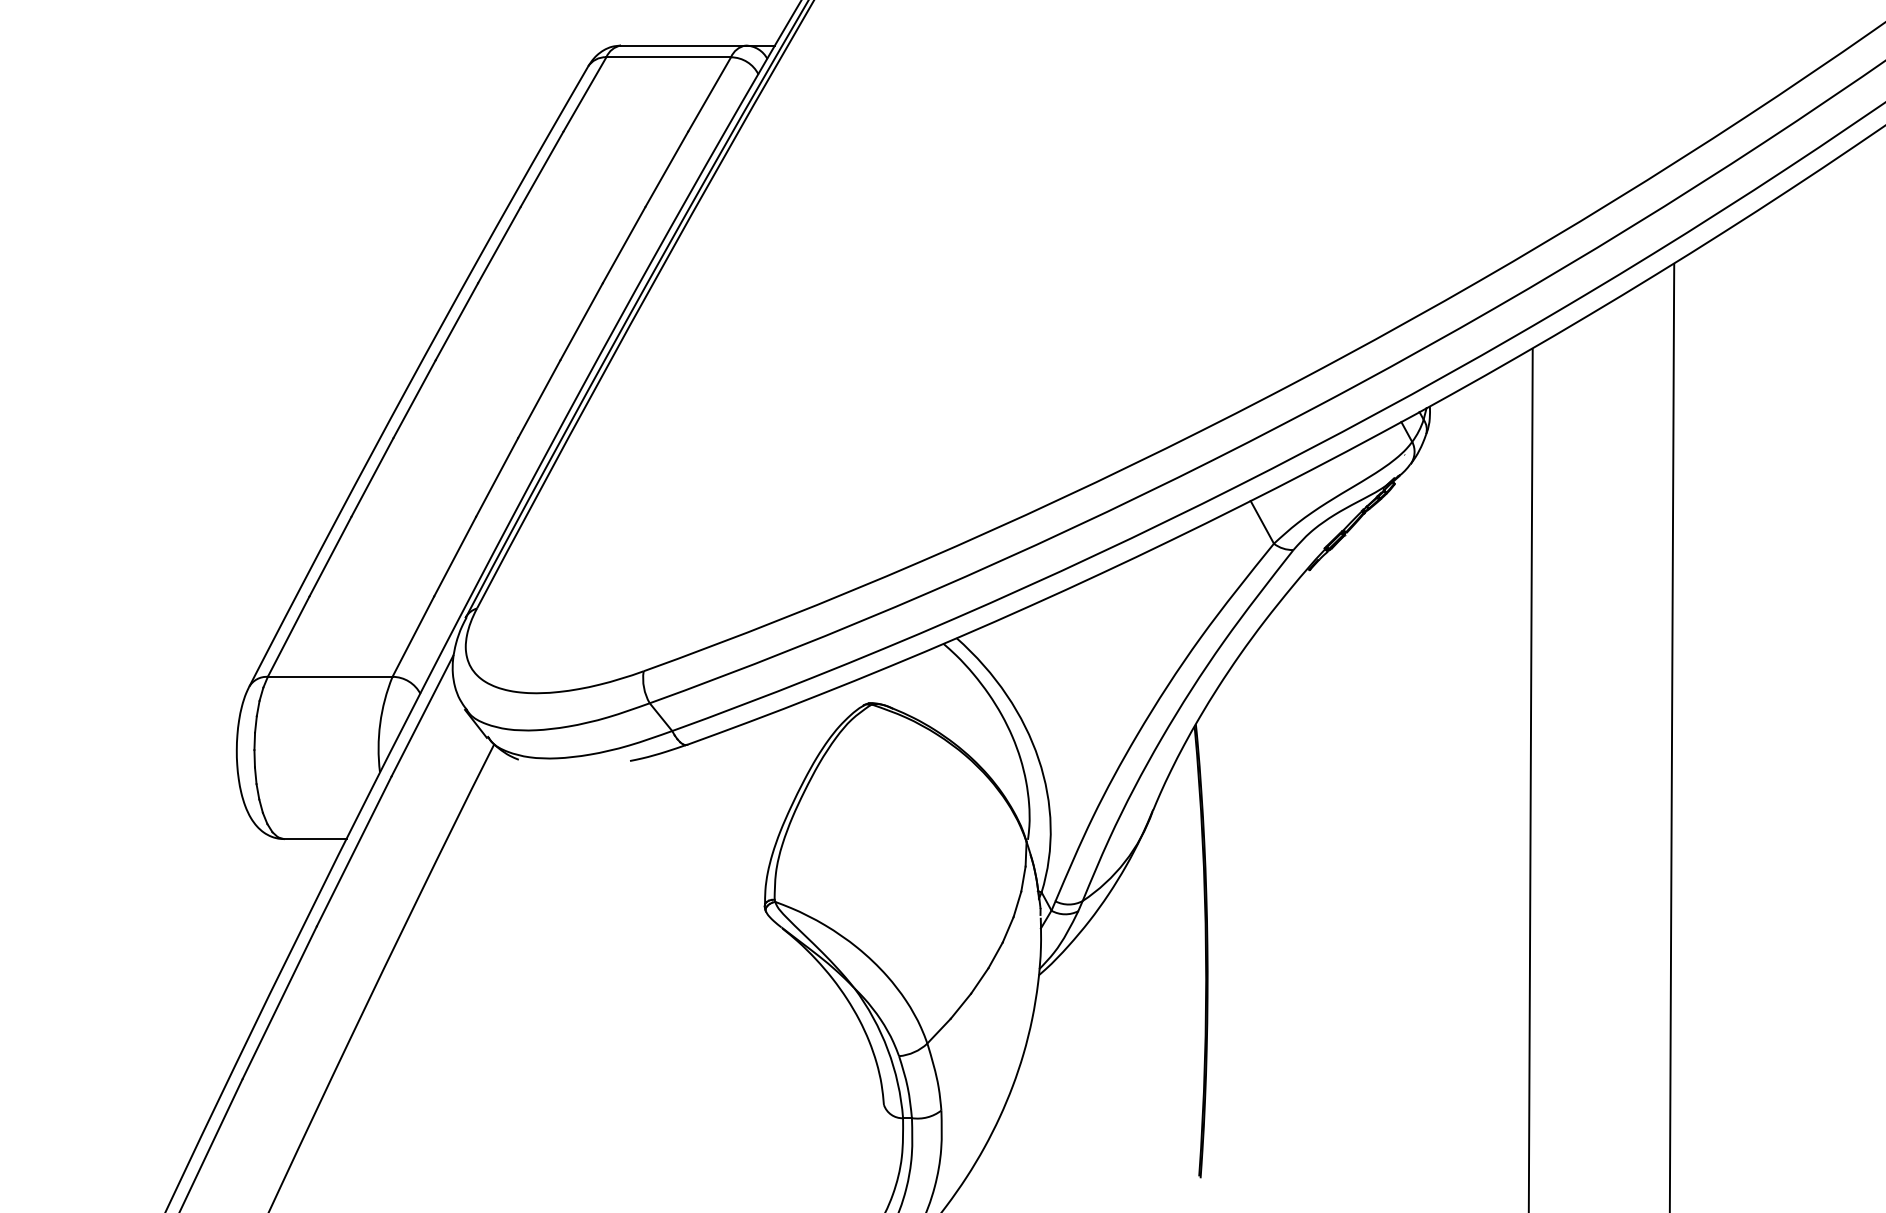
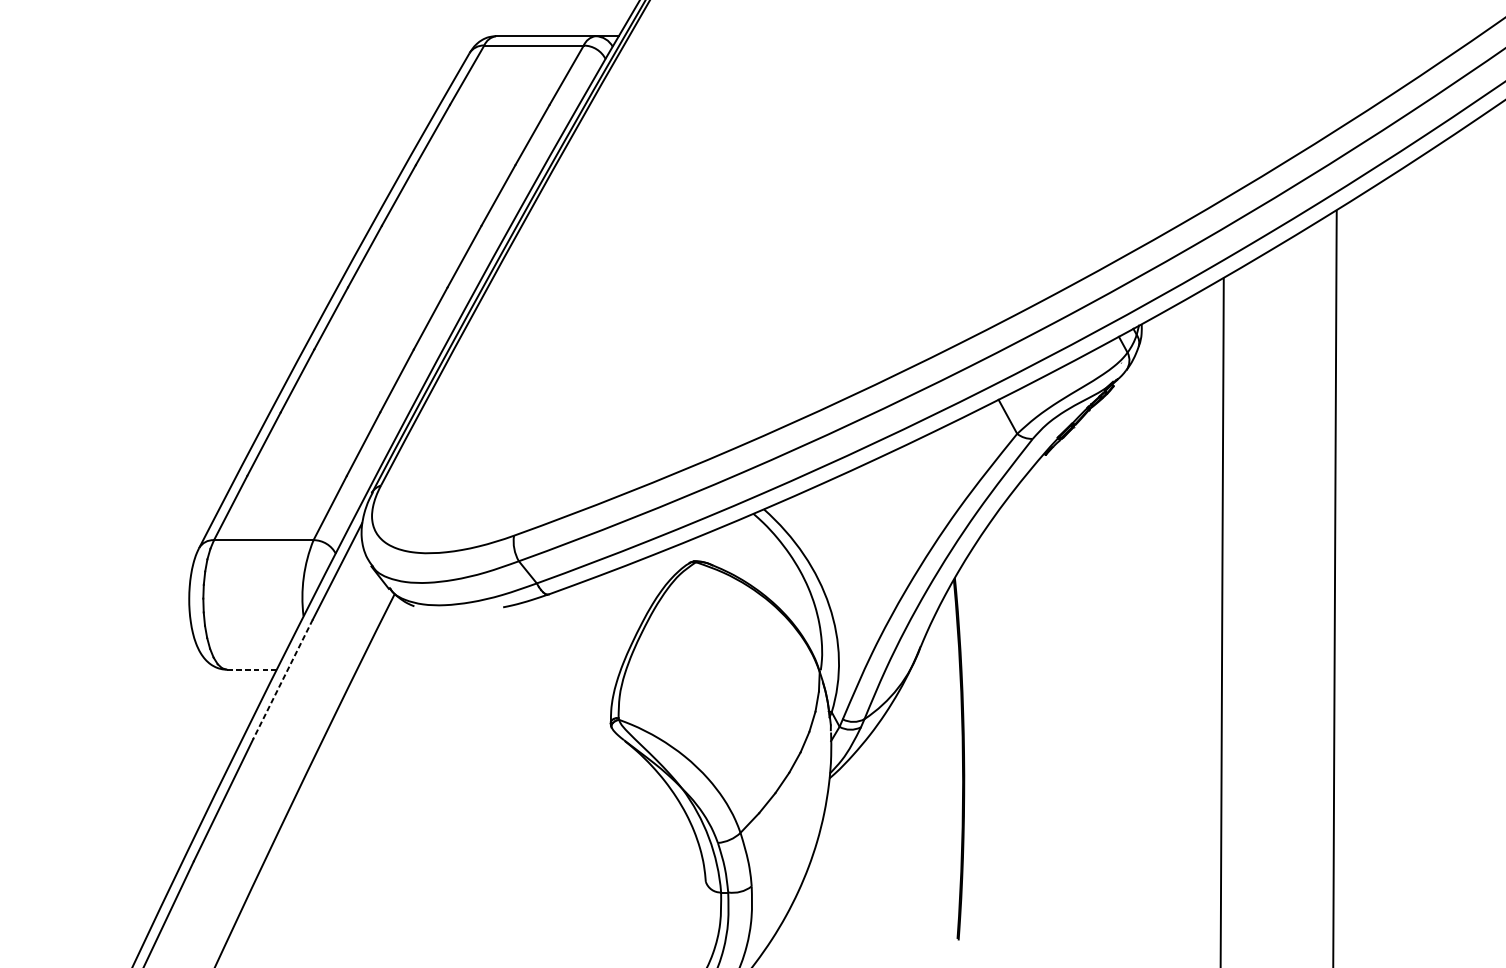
line: (314, 839) -> (251, 670), solid -> dashed
line: (354, 851) -> (283, 679), solid -> dashed

